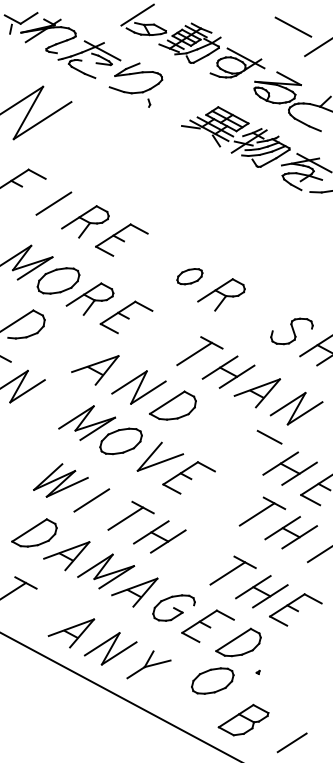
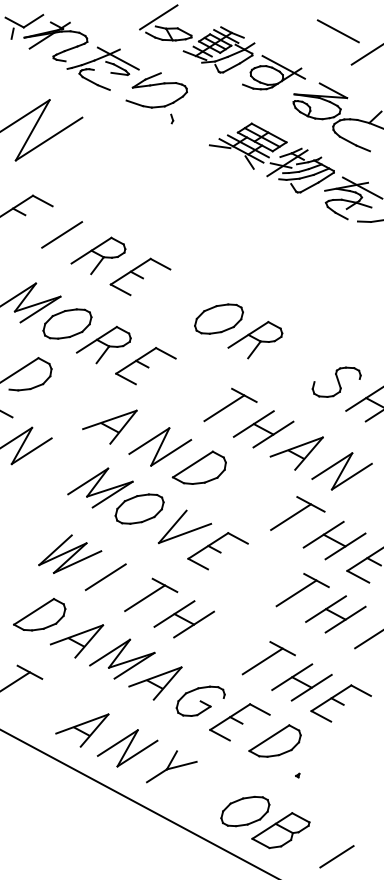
part: (189, 276) -> (218, 318), size x1.67
line: (251, 448) -> (290, 517), added
part: (212, 681) -> (245, 811), moved

